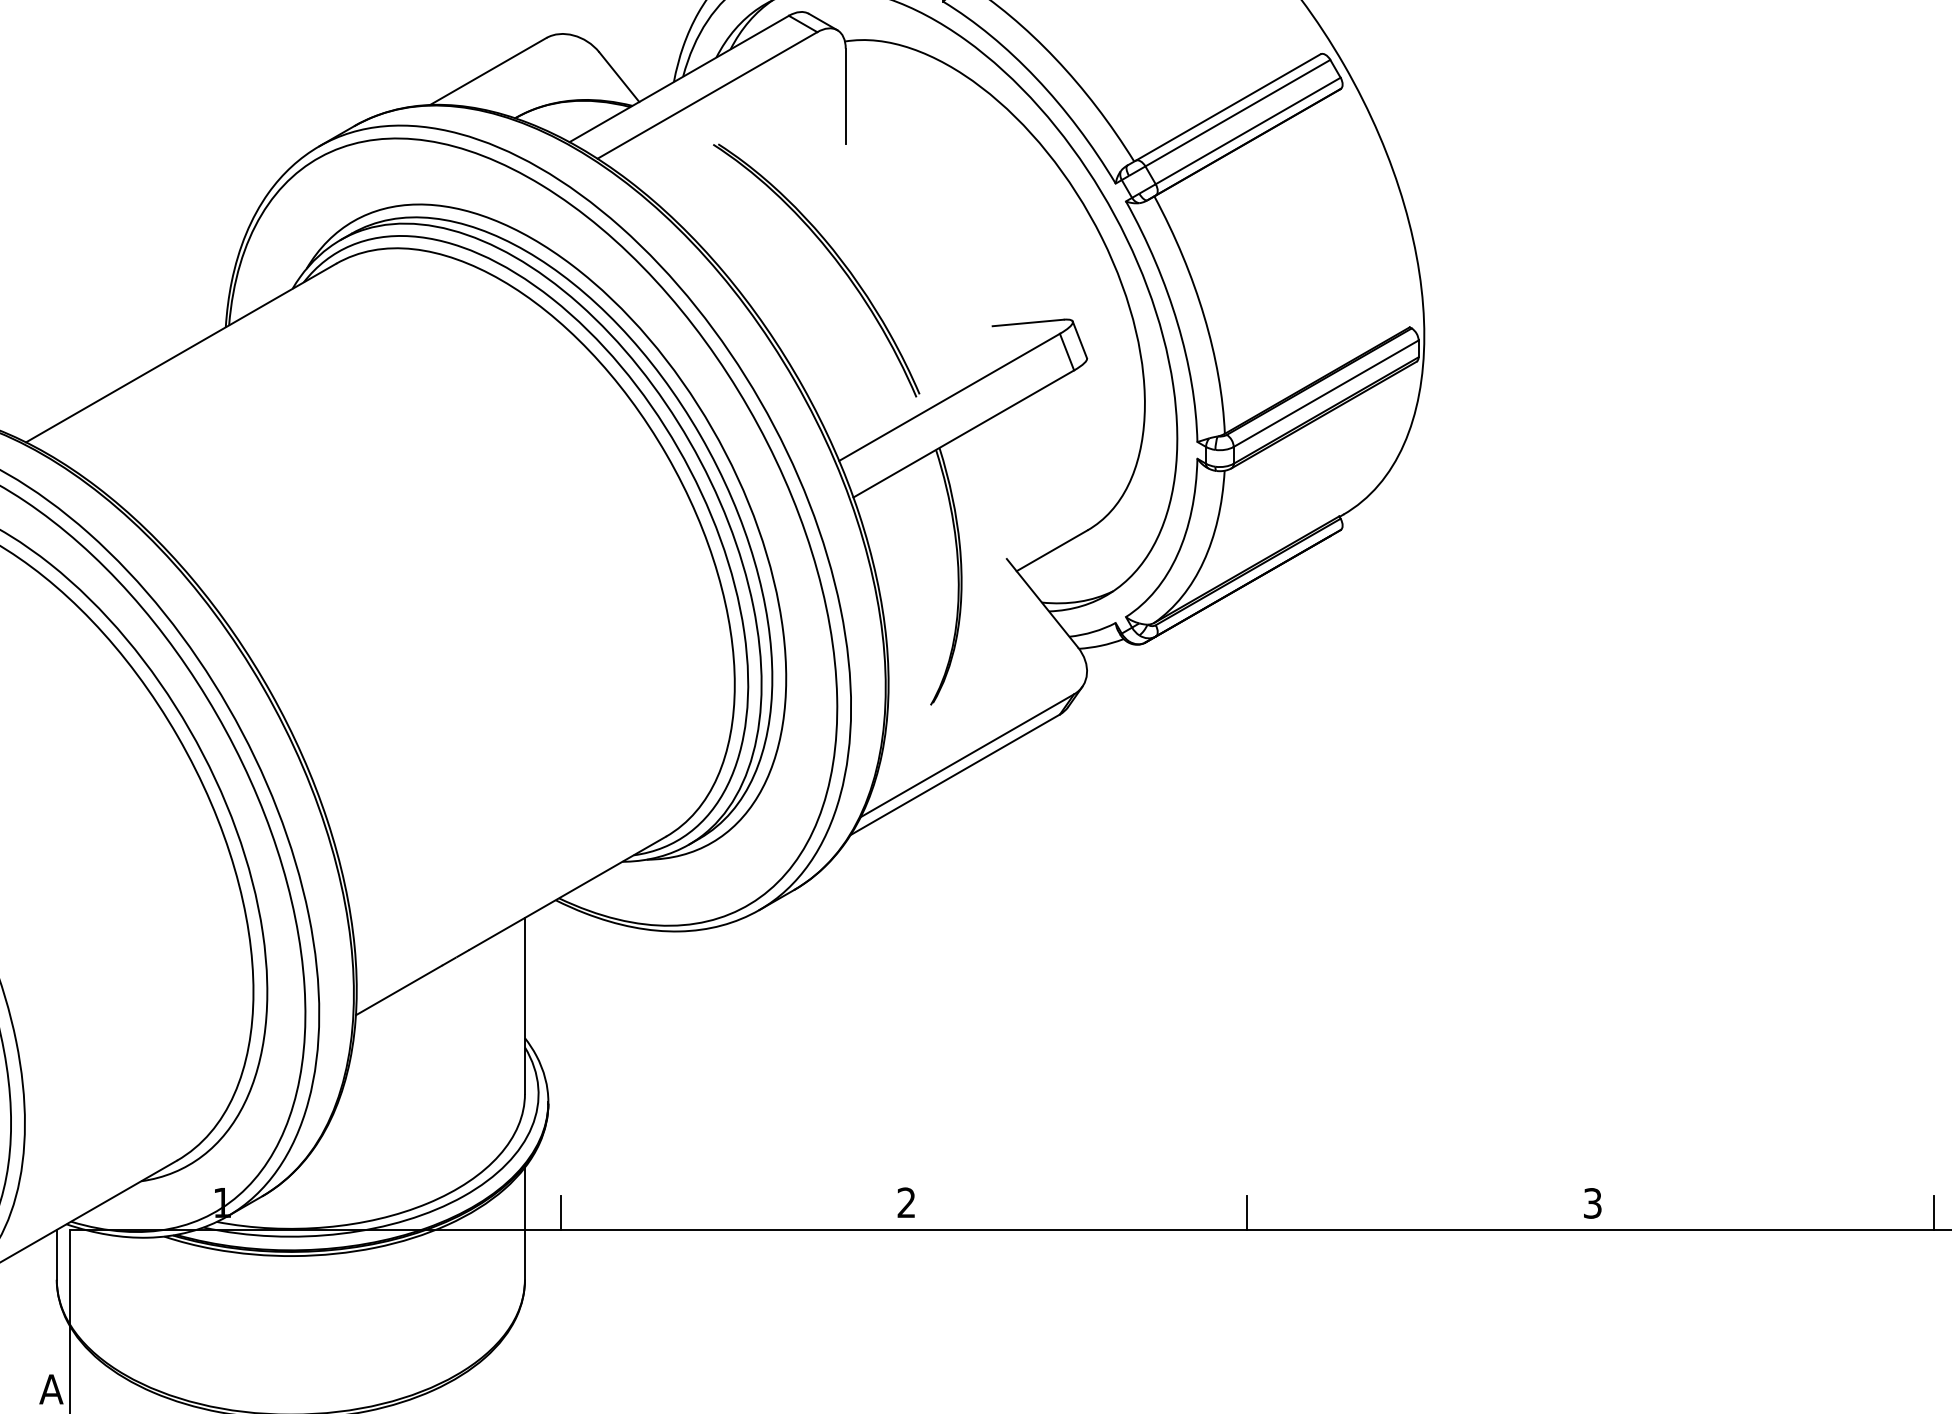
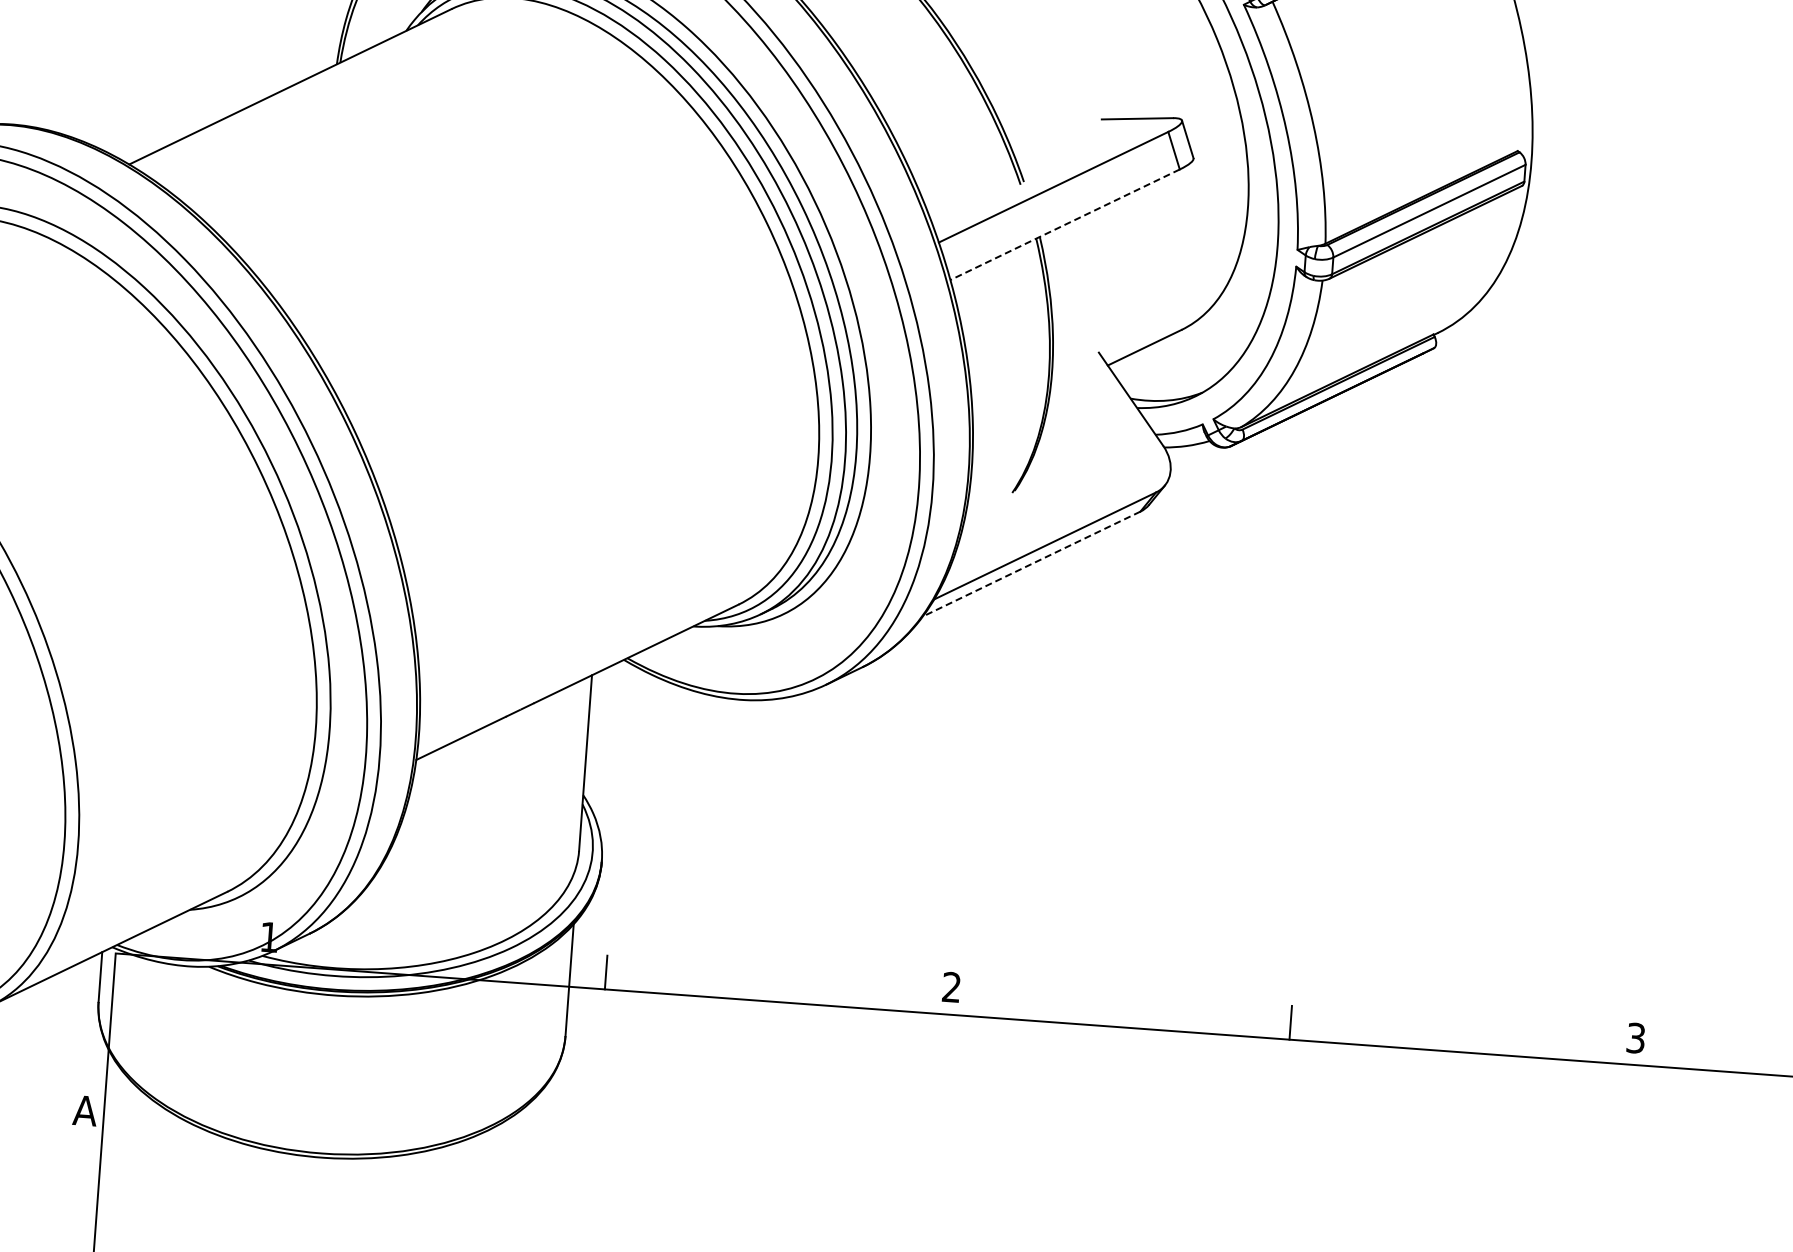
line: (963, 434) -> (1064, 225), solid -> dashed
line: (955, 774) -> (1031, 563), solid -> dashed

